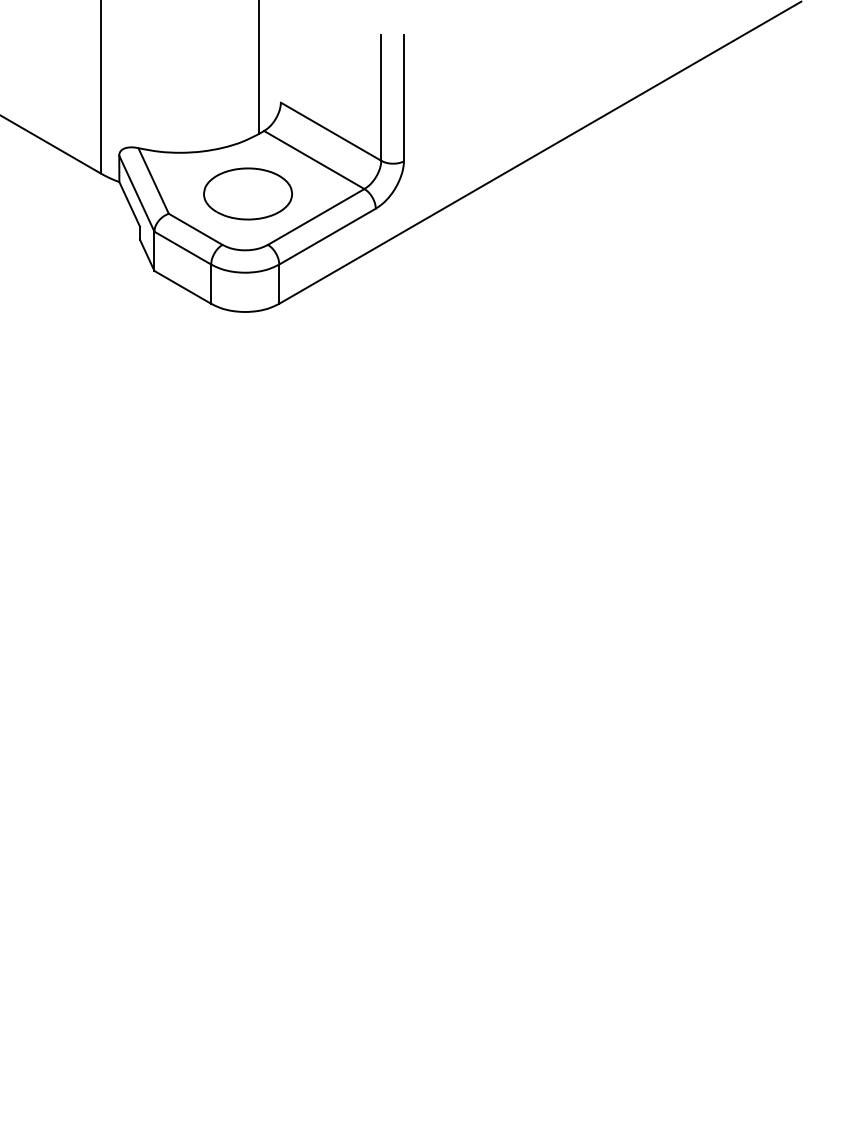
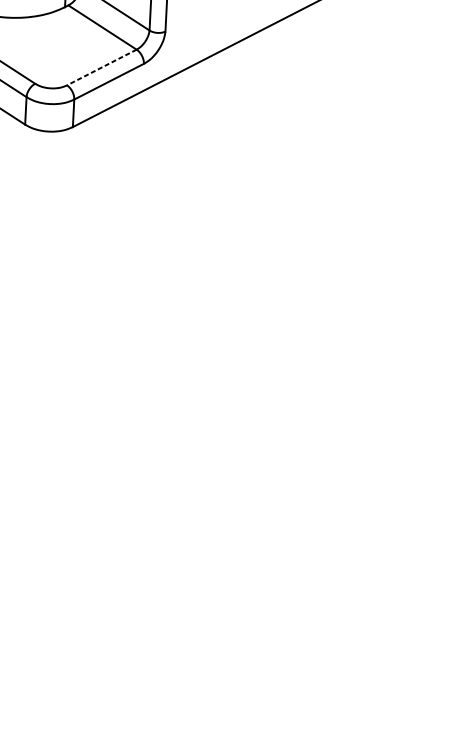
part: (247, 193) -> (54, 48), removed
line: (316, 216) -> (102, 67), solid -> dashed

